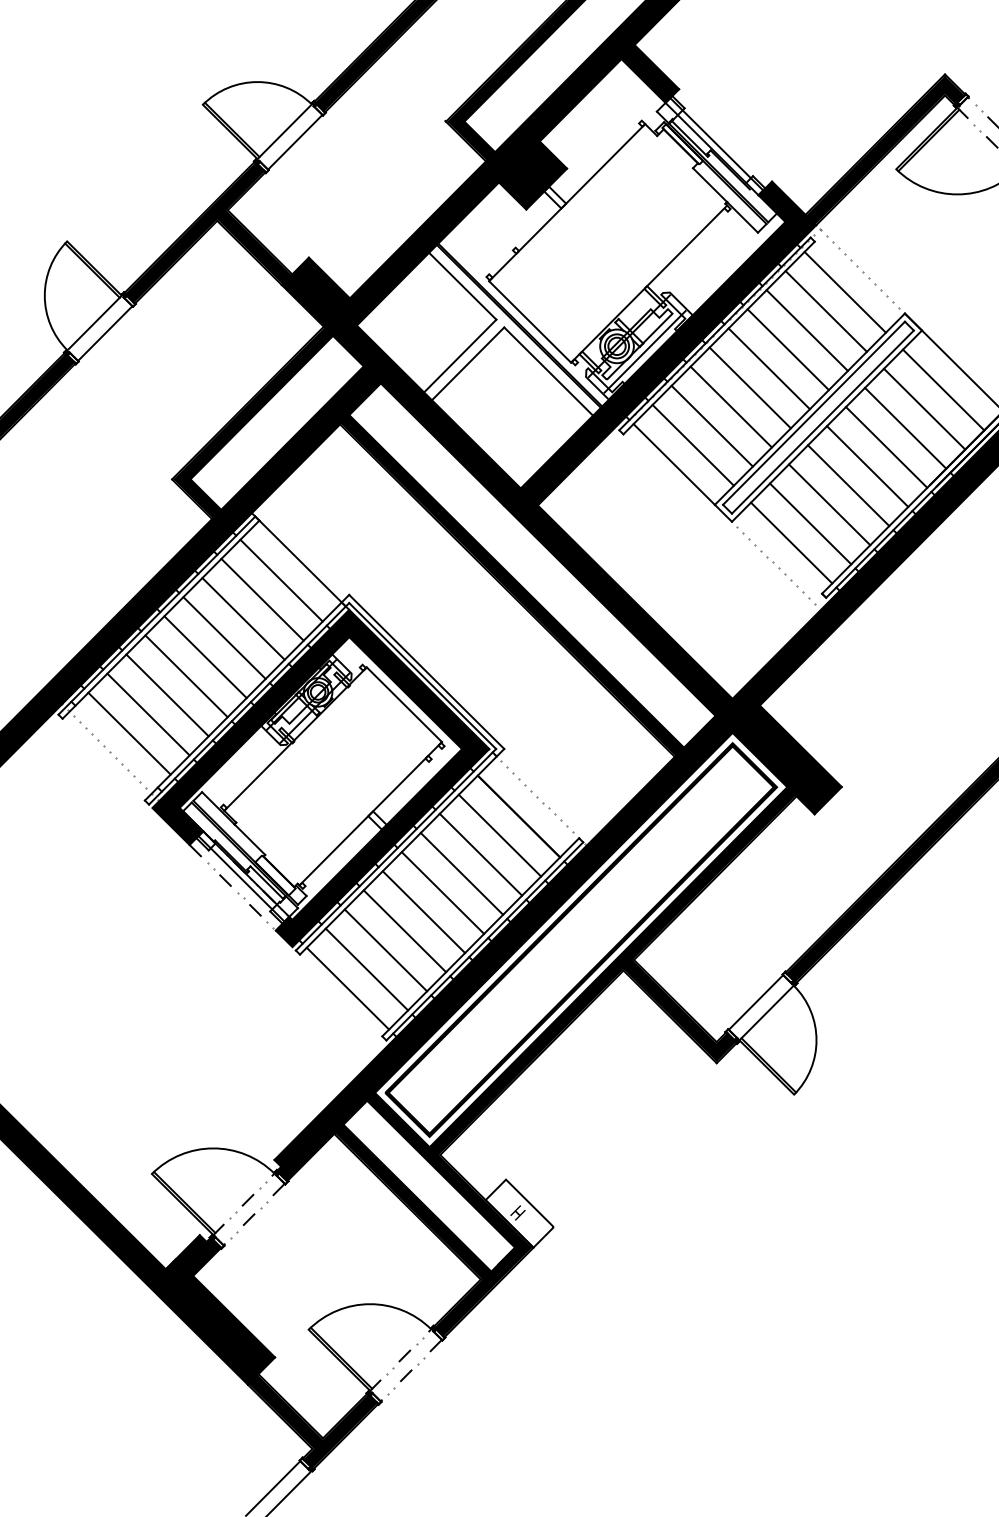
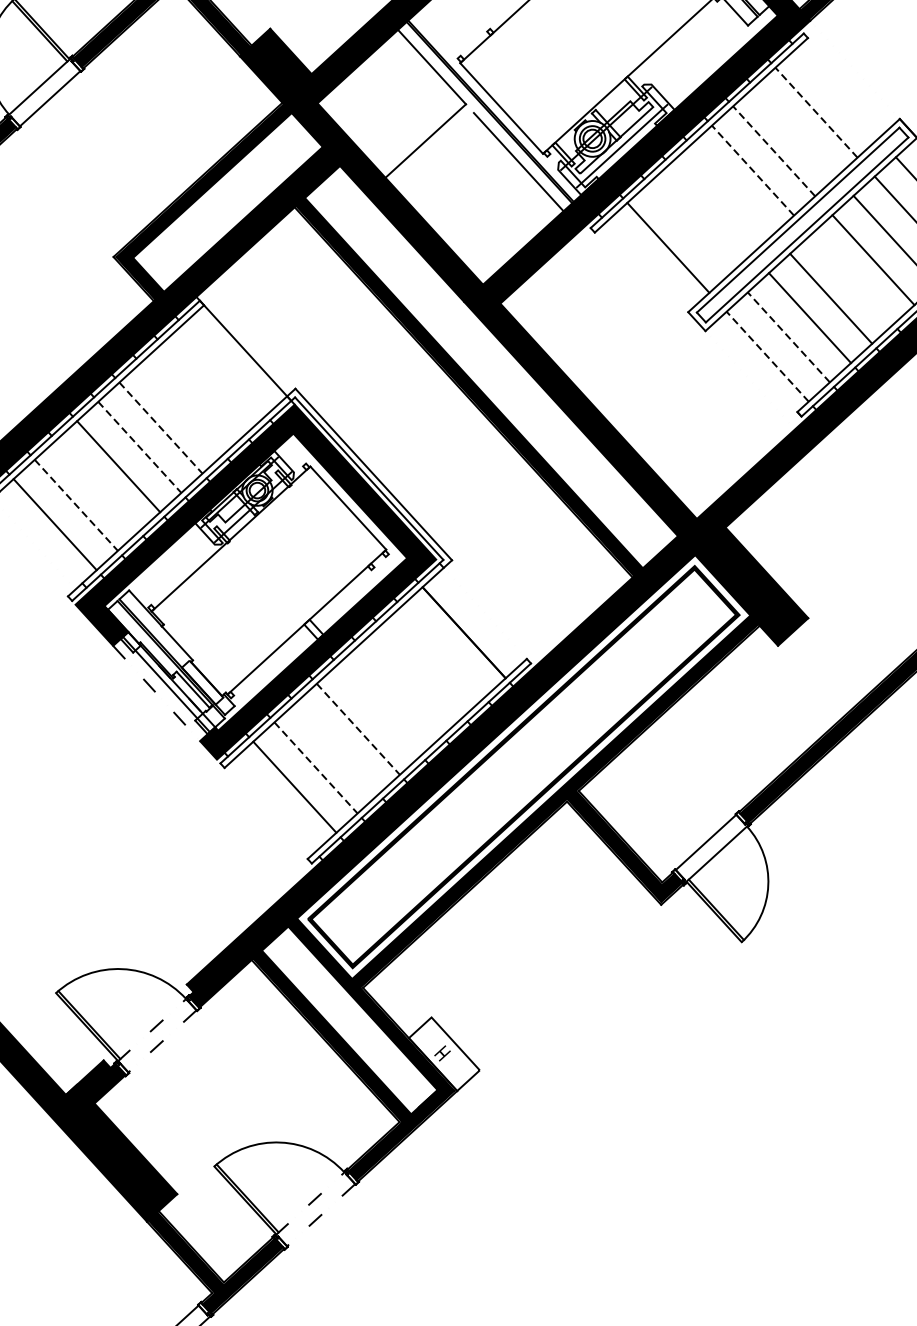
line: (844, 291) -> (836, 92), removed
line: (825, 311) -> (815, 112), solid -> dashed
line: (806, 330) -> (794, 131), removed
line: (787, 349) -> (773, 151), solid -> dashed
line: (467, 363) -> (433, 149), removed
line: (768, 368) -> (752, 170), solid -> dashed
line: (749, 387) -> (731, 189), removed
line: (730, 406) -> (709, 208), removed
line: (711, 425) -> (688, 227), removed
line: (673, 464) -> (646, 267), removed
line: (867, 466) -> (852, 279), removed
line: (810, 523) -> (788, 336), solid -> dashed
line: (791, 542) -> (767, 356), solid -> dashed
line: (281, 580) -> (224, 369), removed
line: (262, 599) -> (203, 389), removed
line: (243, 618) -> (182, 408), removed
line: (224, 638) -> (160, 428), solid -> dashed
line: (205, 657) -> (139, 447), solid -> dashed
line: (167, 695) -> (97, 486), removed
line: (148, 714) -> (76, 505), solid -> dashed
line: (499, 835) -> (442, 651), removed
line: (480, 854) -> (421, 671), removed
line: (461, 873) -> (400, 690), removed
line: (442, 892) -> (379, 709), removed
line: (424, 912) -> (358, 729), solid -> dashed
line: (404, 931) -> (336, 748), removed
line: (386, 950) -> (316, 768), solid -> dashed
line: (347, 988) -> (273, 806), removed

